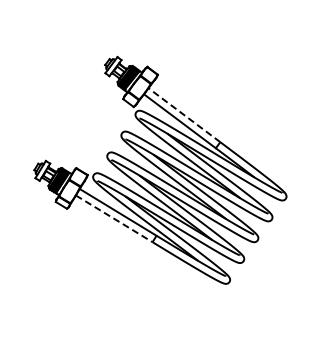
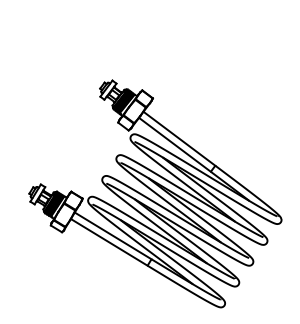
line: (184, 115) -> (179, 139), dashed -> solid
line: (114, 218) -> (109, 242), dashed -> solid

